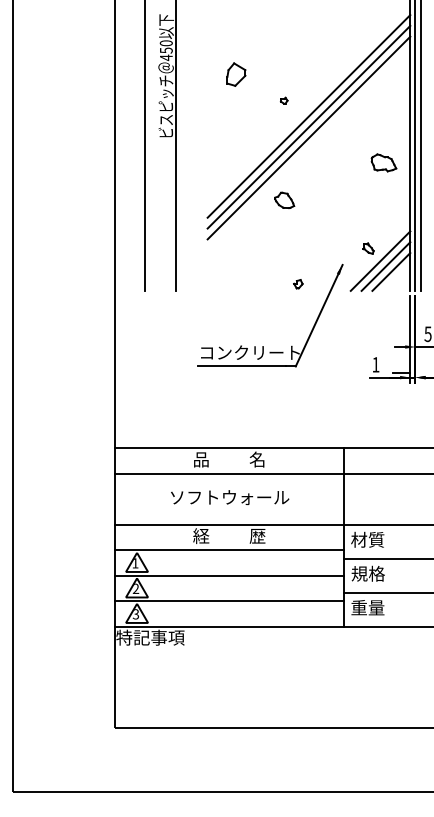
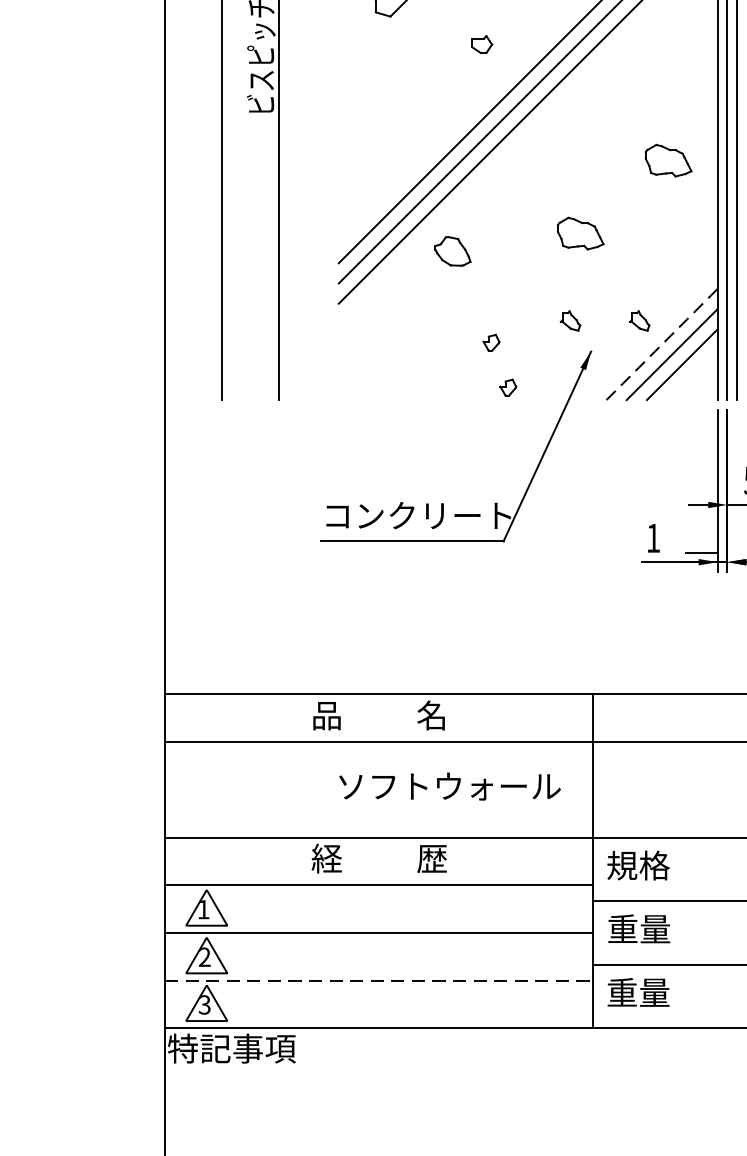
part: (283, 100) -> (480, 43), size x1.6
part: (284, 199) -> (452, 249), moved
part: (336, 201) -> (579, 232), added
part: (331, 248) -> (570, 320), added
part: (289, 260) -> (491, 343), added
line: (380, 260) -> (662, 343), solid -> dashed
text: (230, 497) -> (450, 786), moved
text: (367, 539) -> (637, 864), 材質 -> 規格
text: (367, 573) -> (637, 928), 規格 -> 重量
line: (229, 601) -> (379, 980), solid -> dashed

